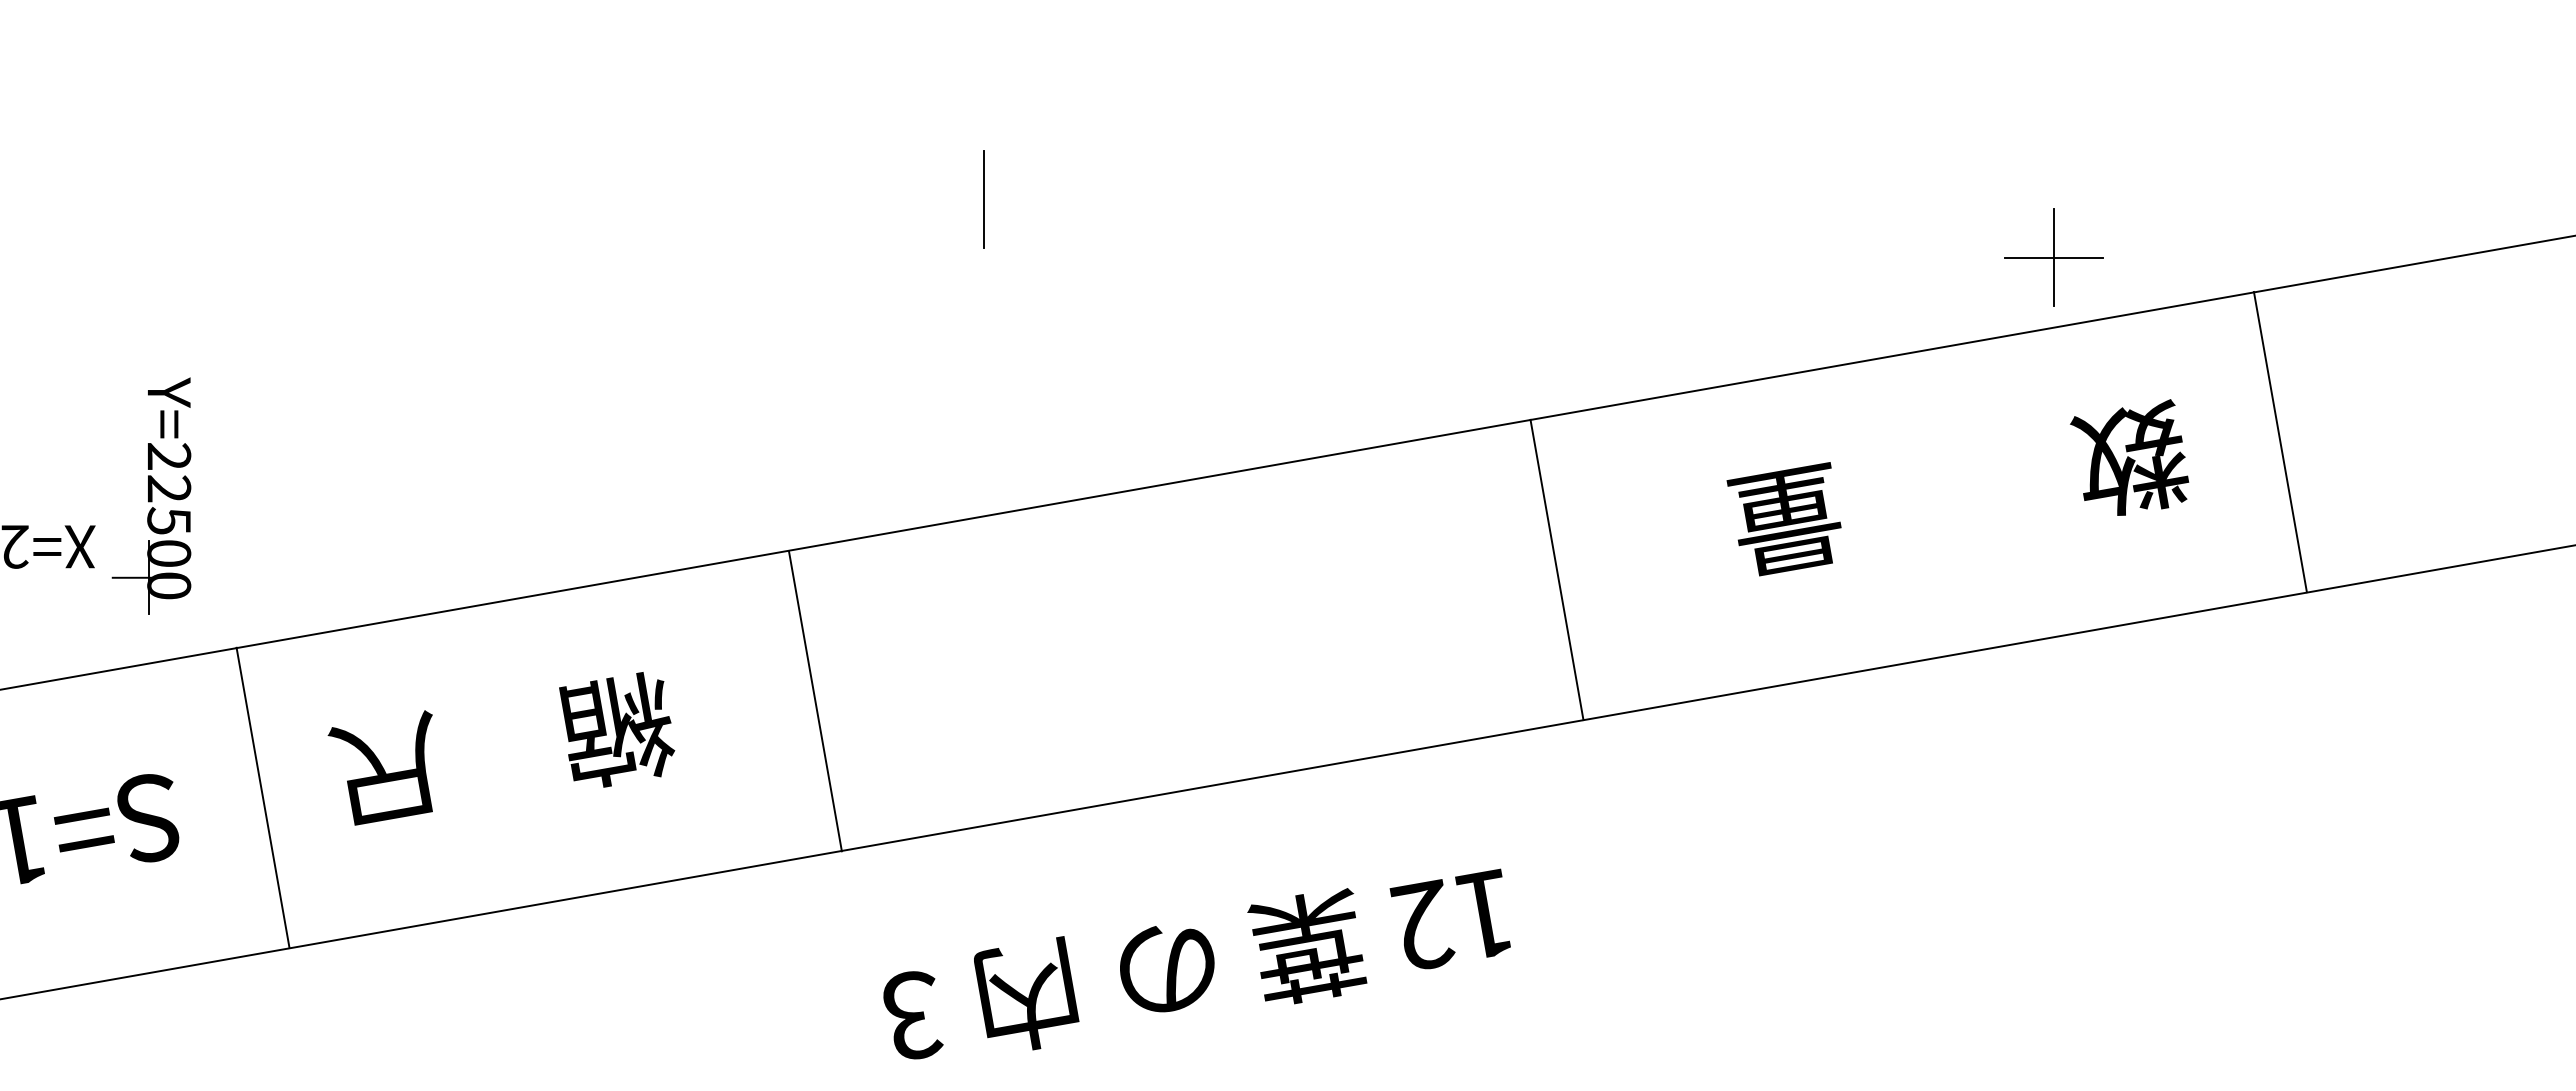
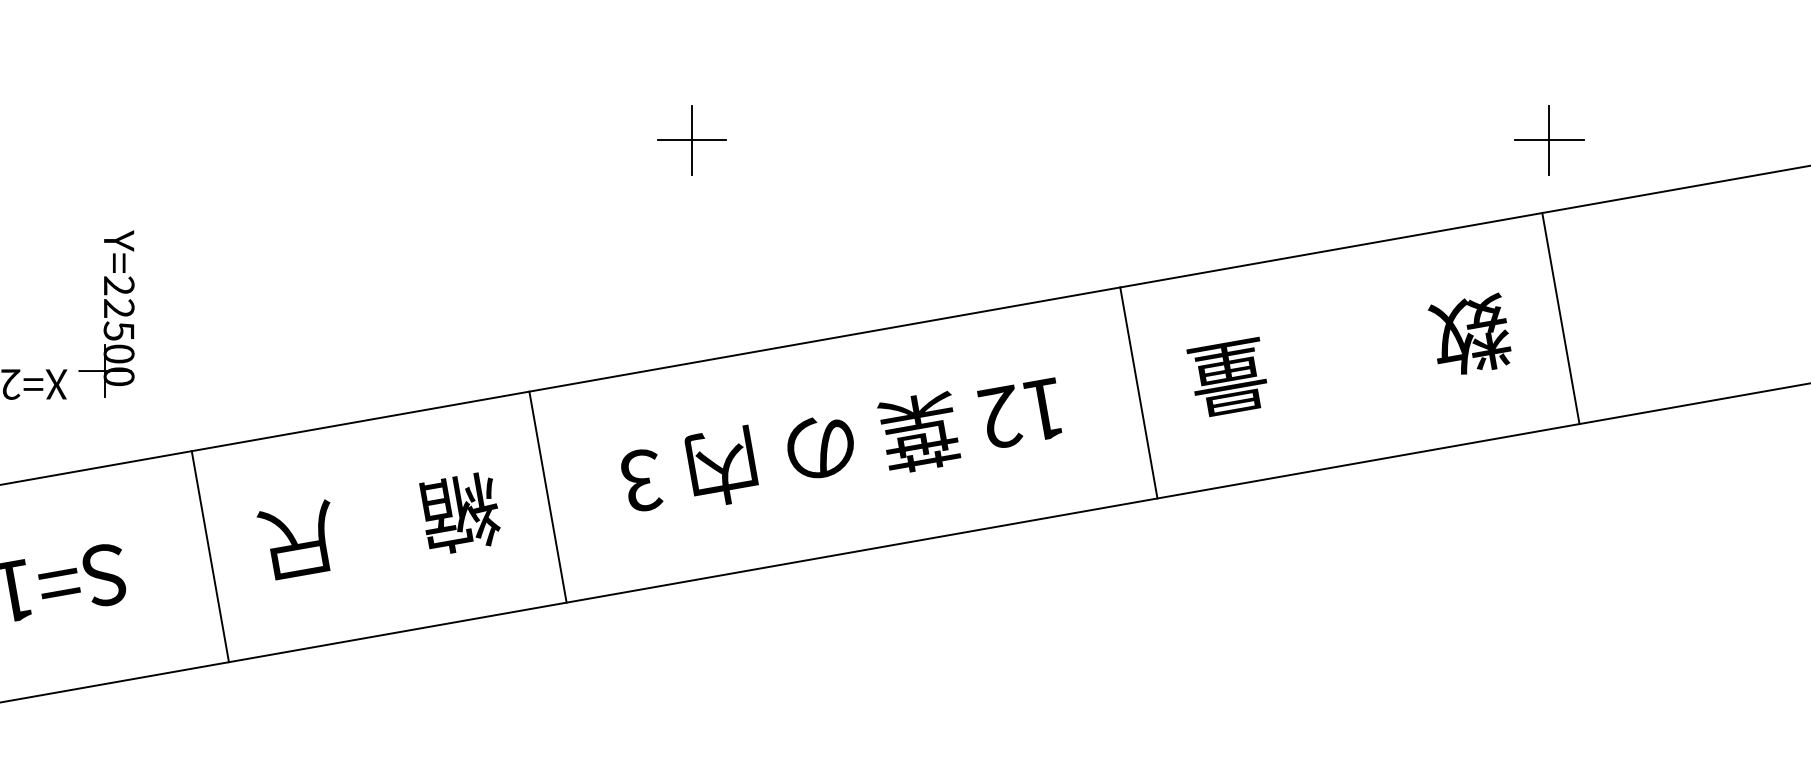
line: (984, 199) -> (692, 140), added
part: (2053, 257) -> (1549, 140), moved
line: (2279, 441) -> (1560, 318), moved
text: (1957, 487) -> (1348, 354), moved
part: (151, 495) -> (106, 313), moved
line: (1556, 569) -> (1138, 392), moved
line: (814, 701) -> (547, 497), moved
text: (501, 748) -> (378, 526), moved
line: (262, 797) -> (209, 556), moved
text: (1196, 963) -> (841, 443), moved

